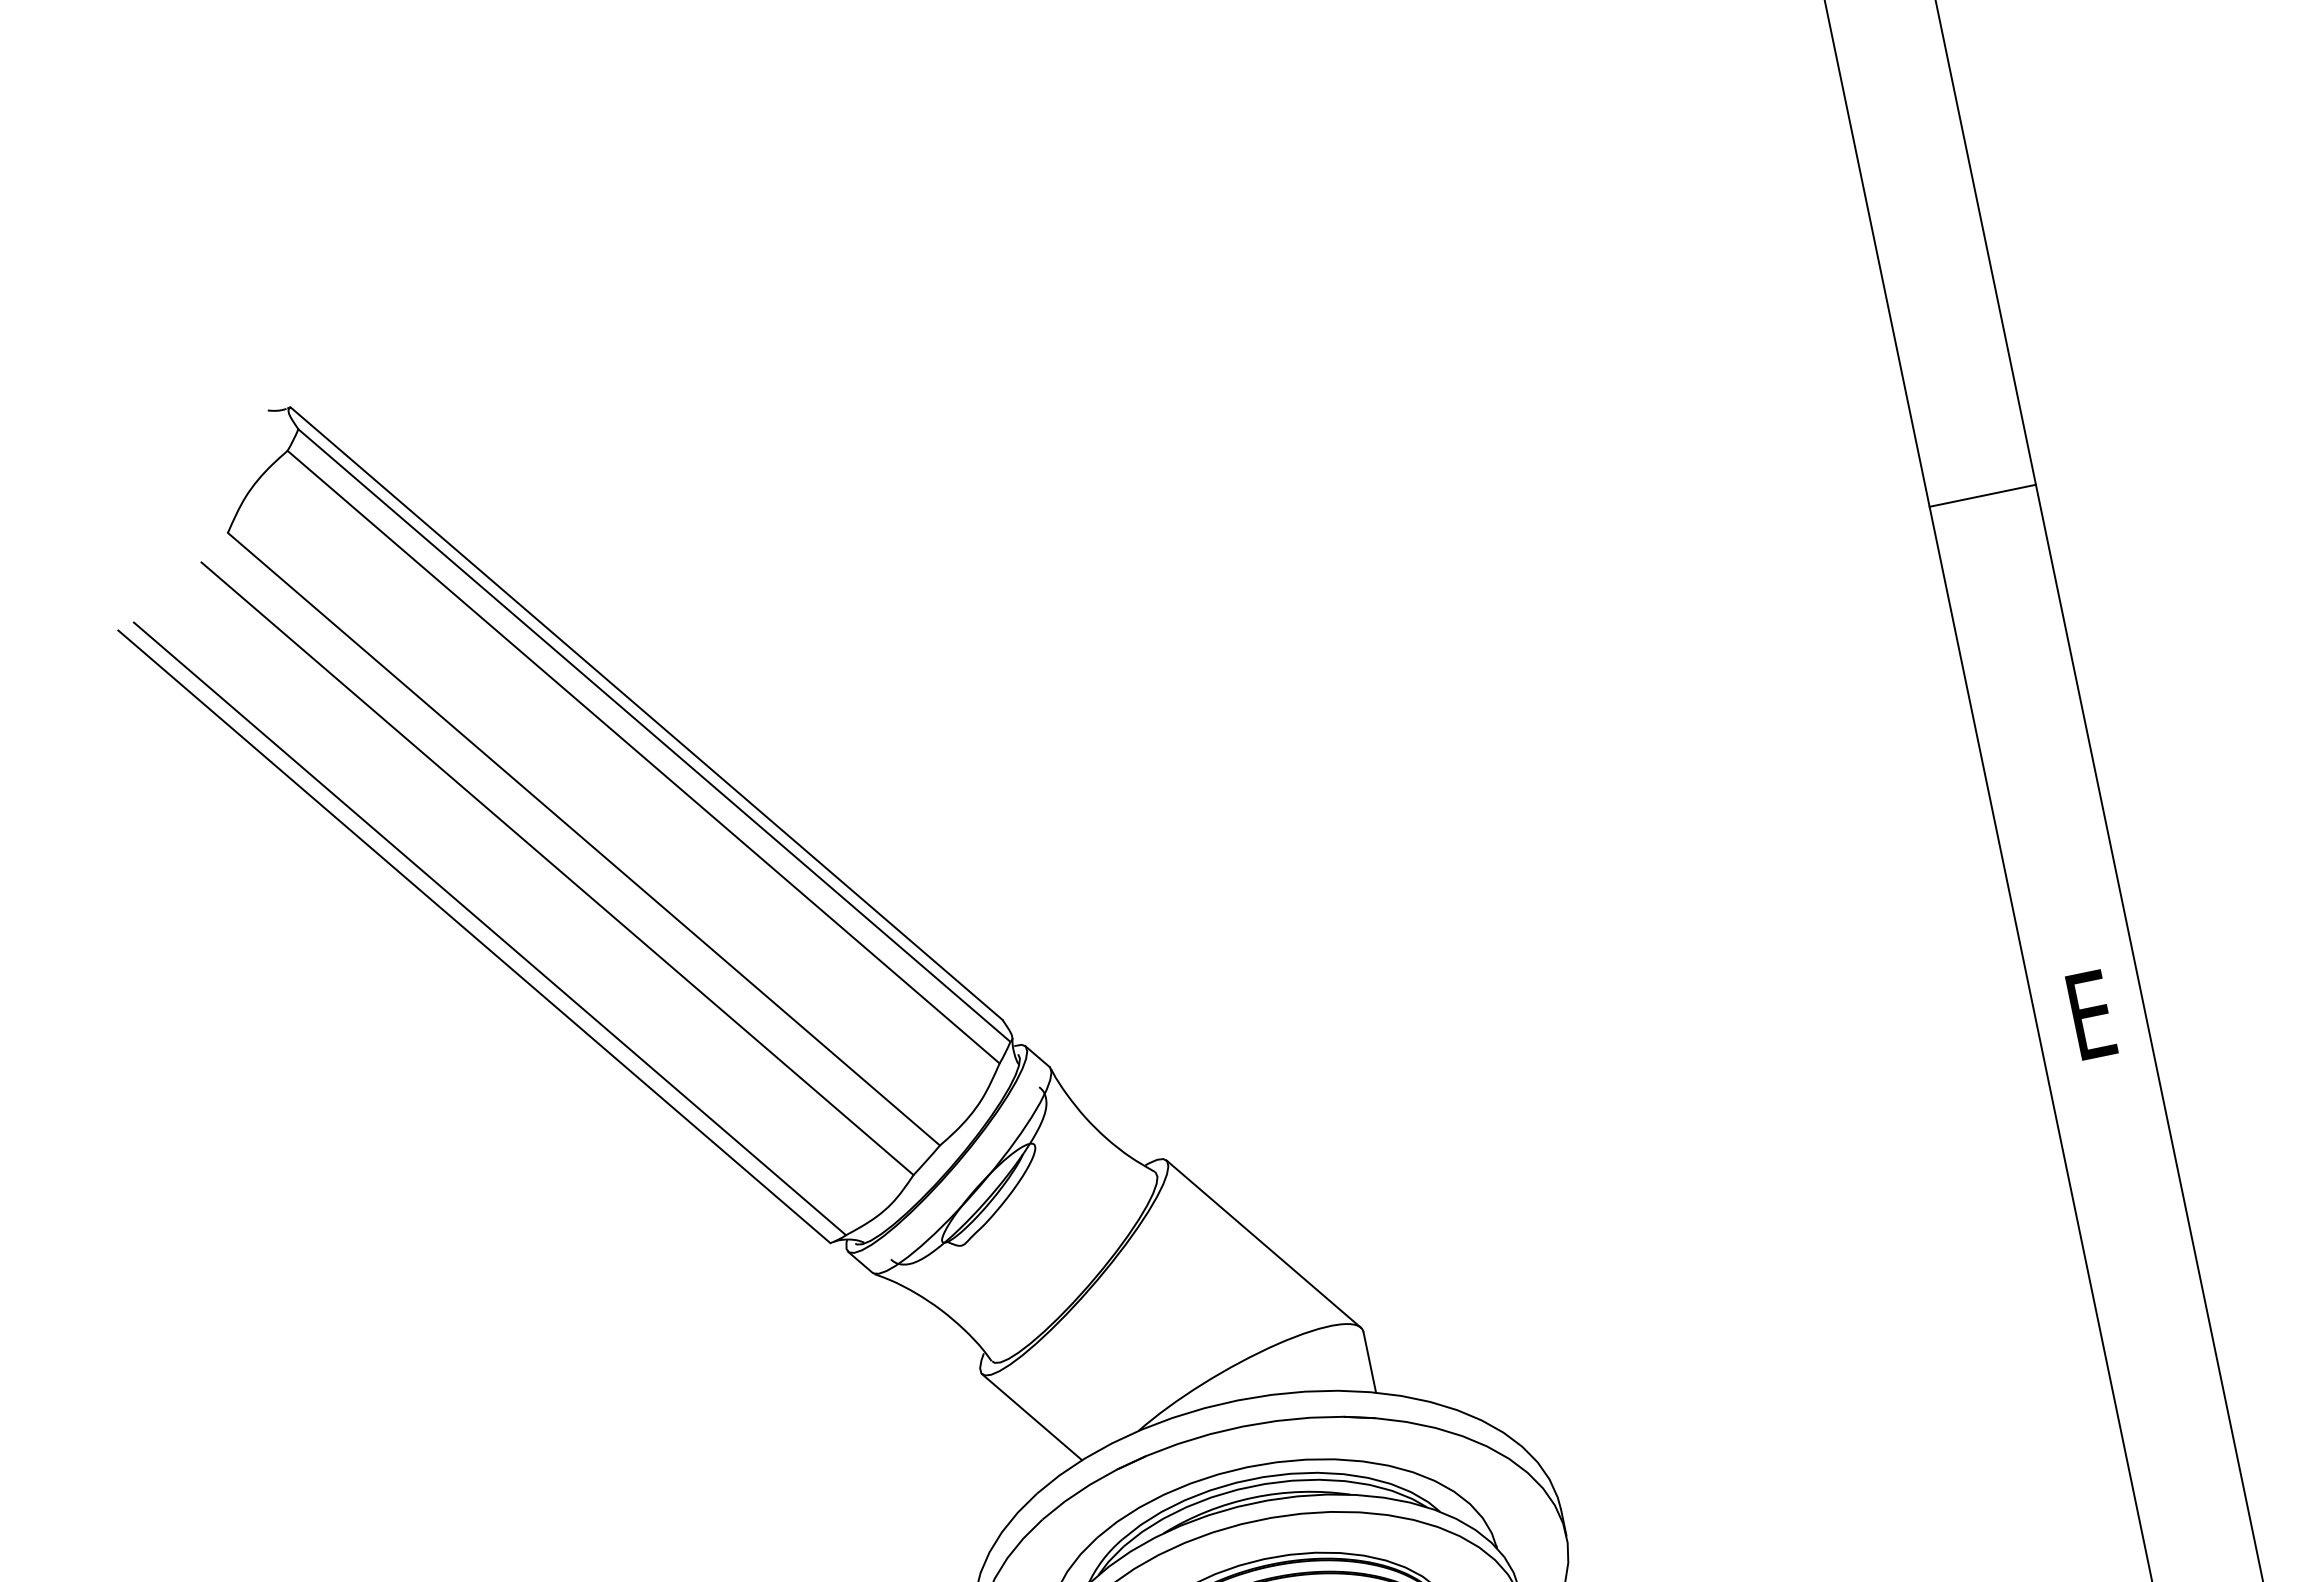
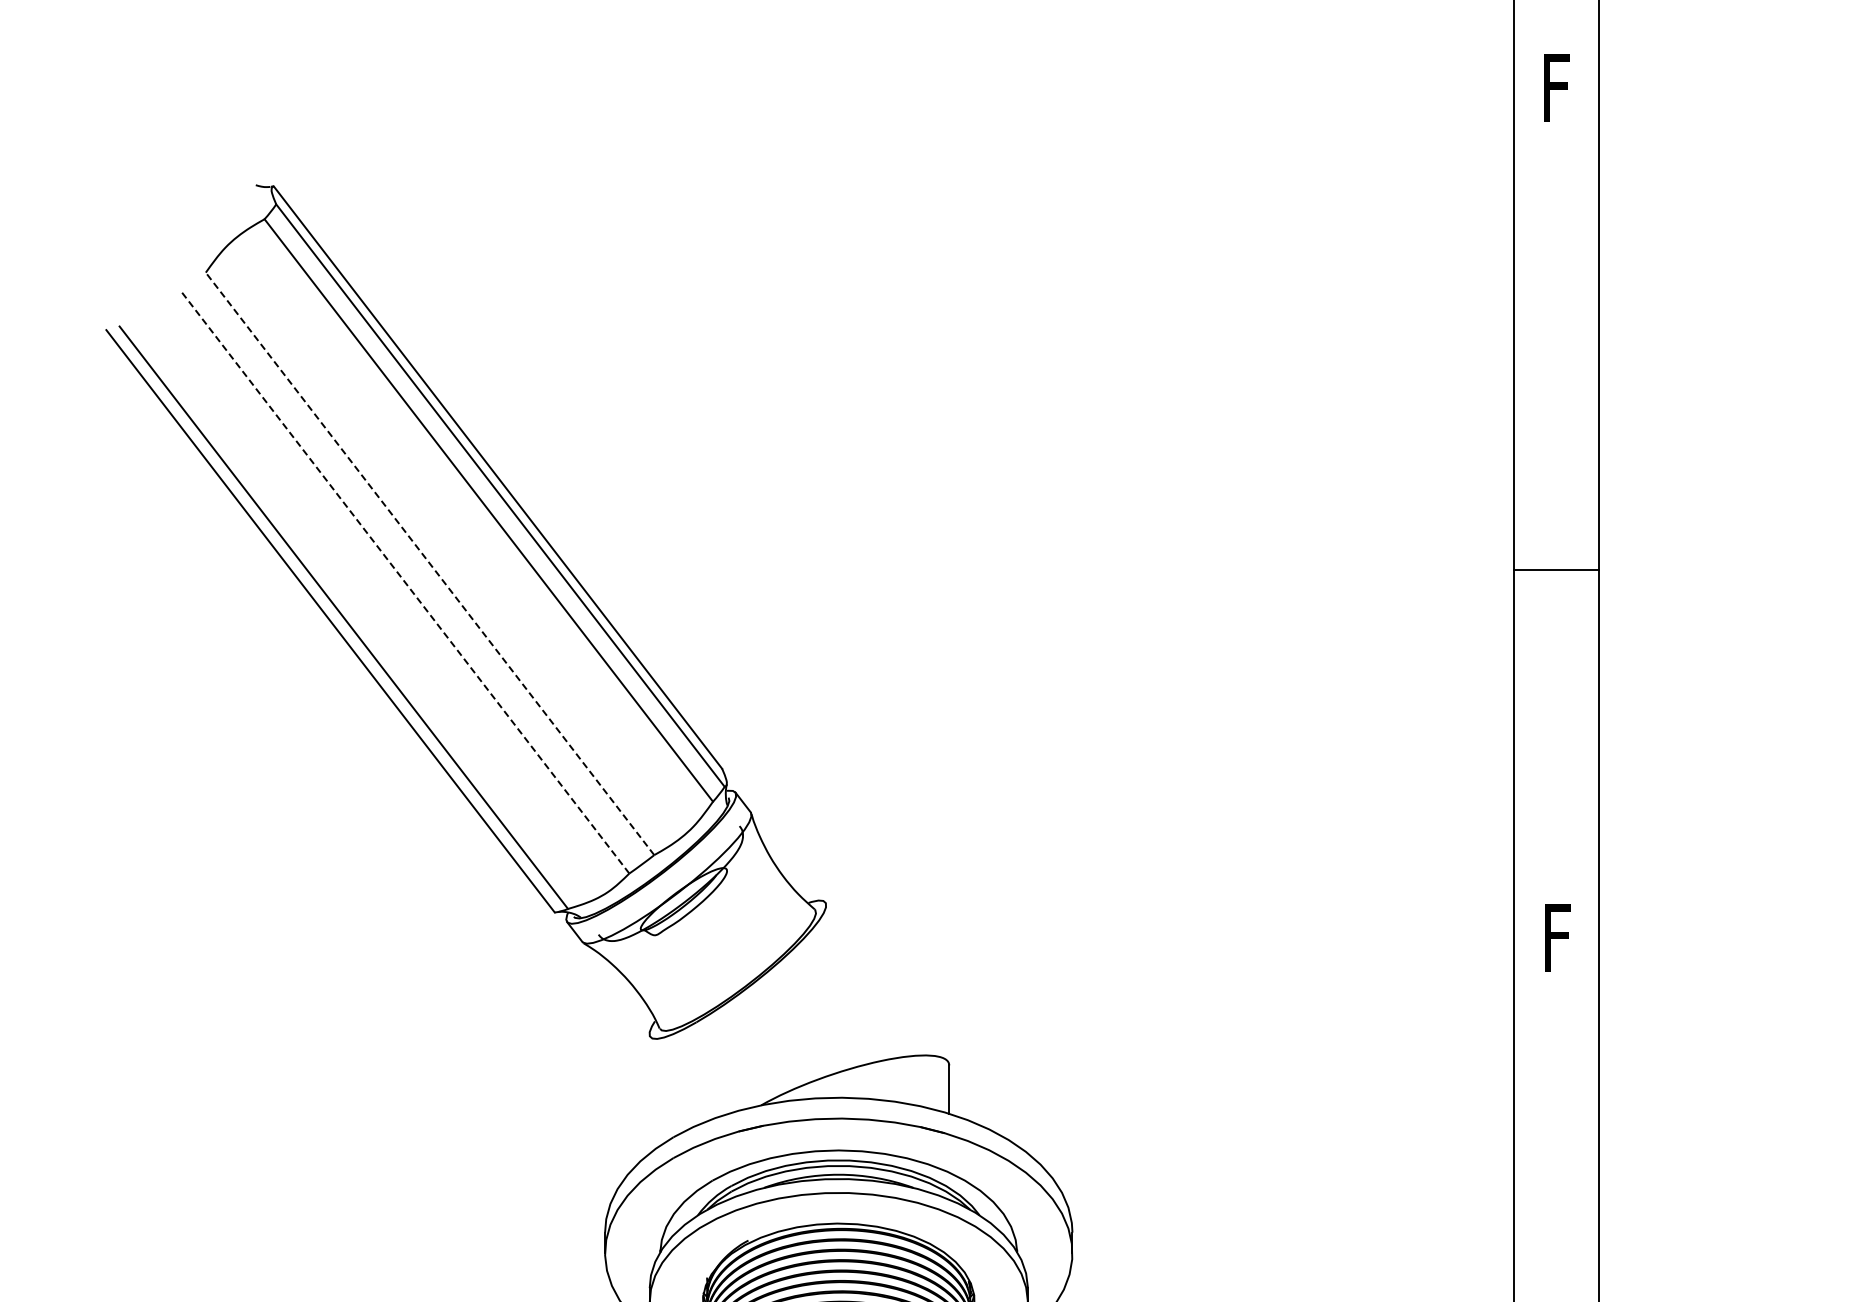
line: (1982, 495) -> (1556, 569), moved
line: (584, 838) -> (430, 563), solid -> dashed
line: (558, 868) -> (405, 582), solid -> dashed
text: (2091, 1014) -> (1557, 937), E -> F
line: (1263, 1243) -> (886, 981), removed
line: (1031, 1416) -> (681, 1077), removed

